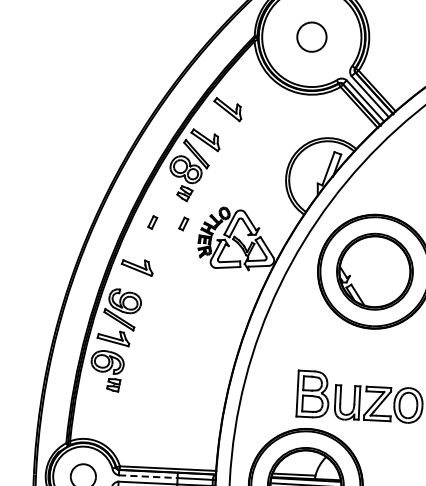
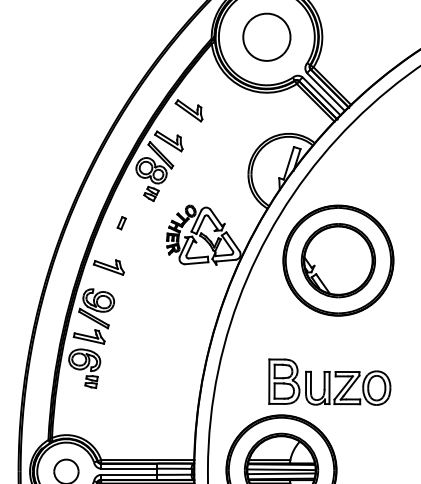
part: (311, 36) -> (266, 36), size x1.67
part: (183, 224) -> (151, 223), removed
line: (148, 476) -> (129, 468), dashed -> solid

